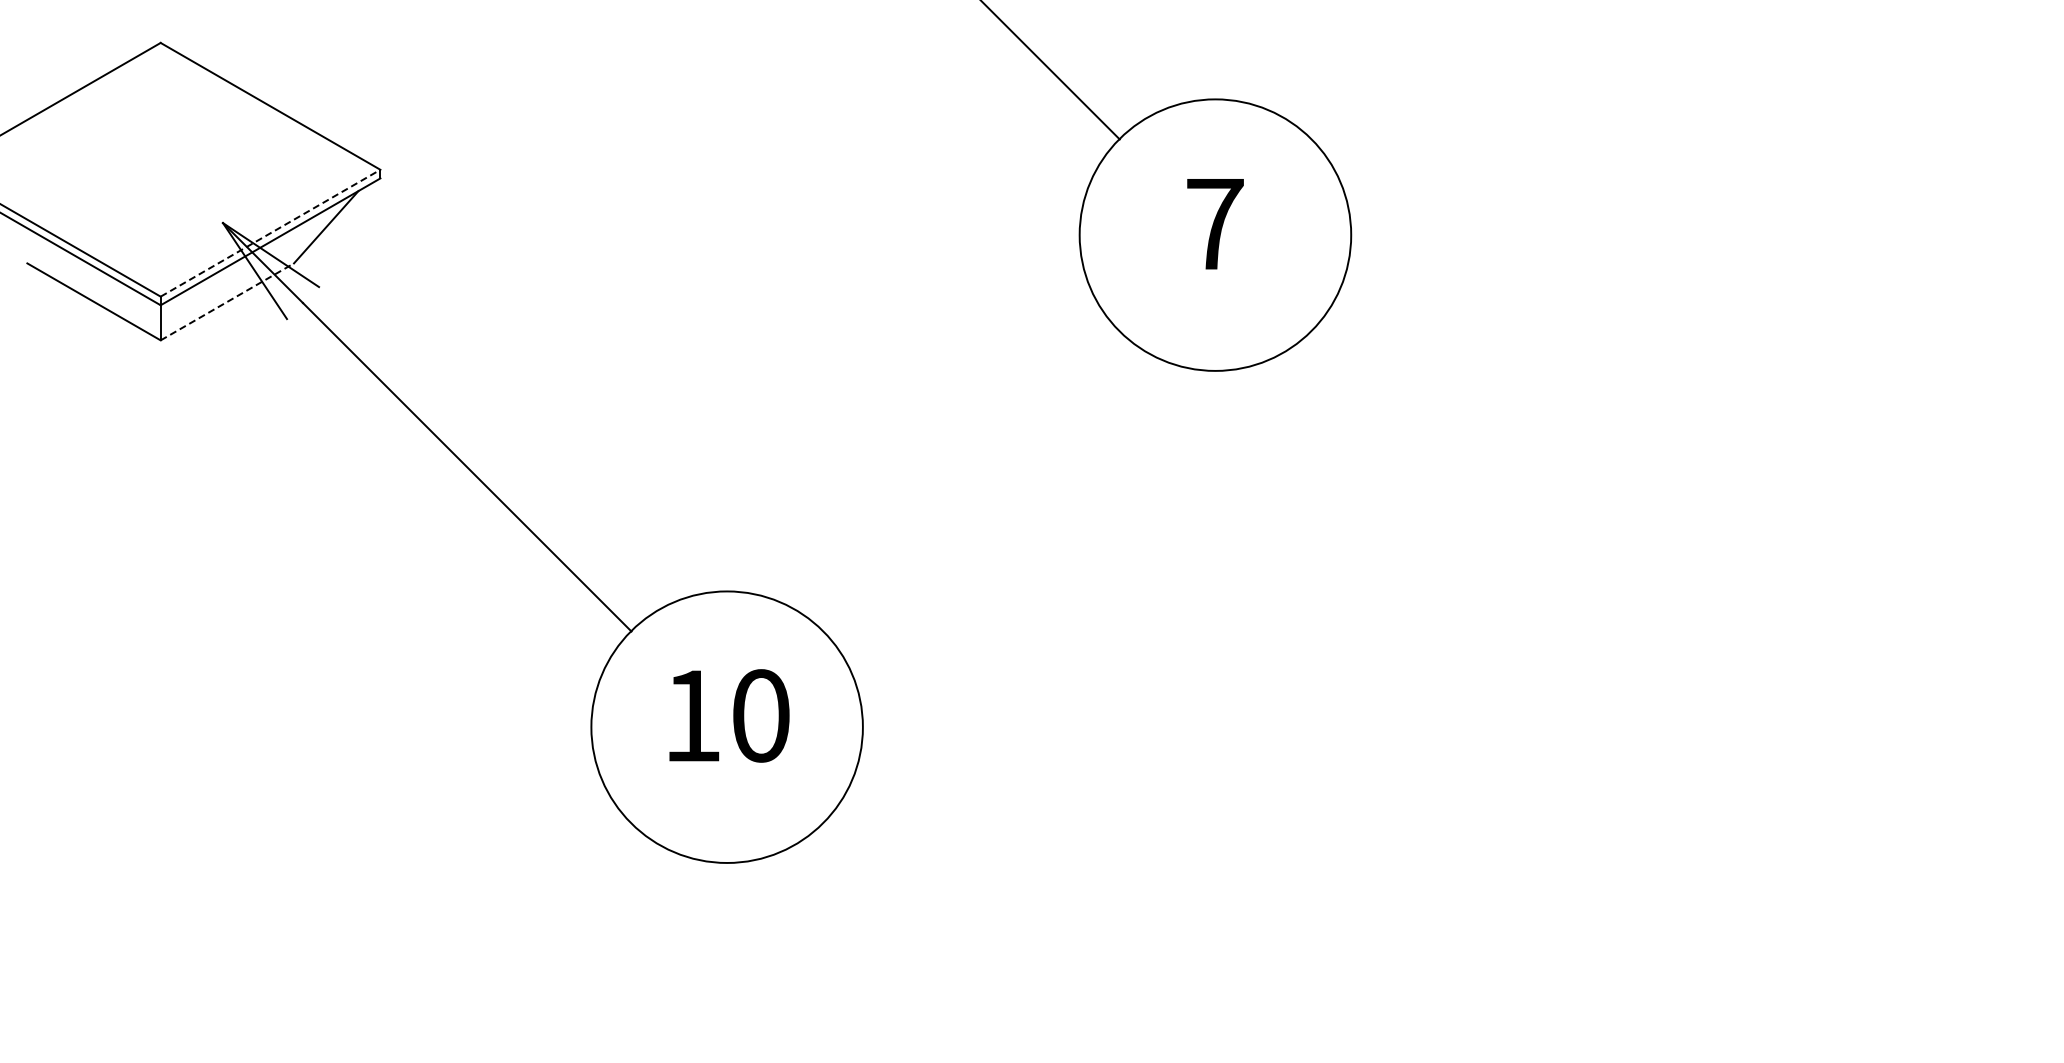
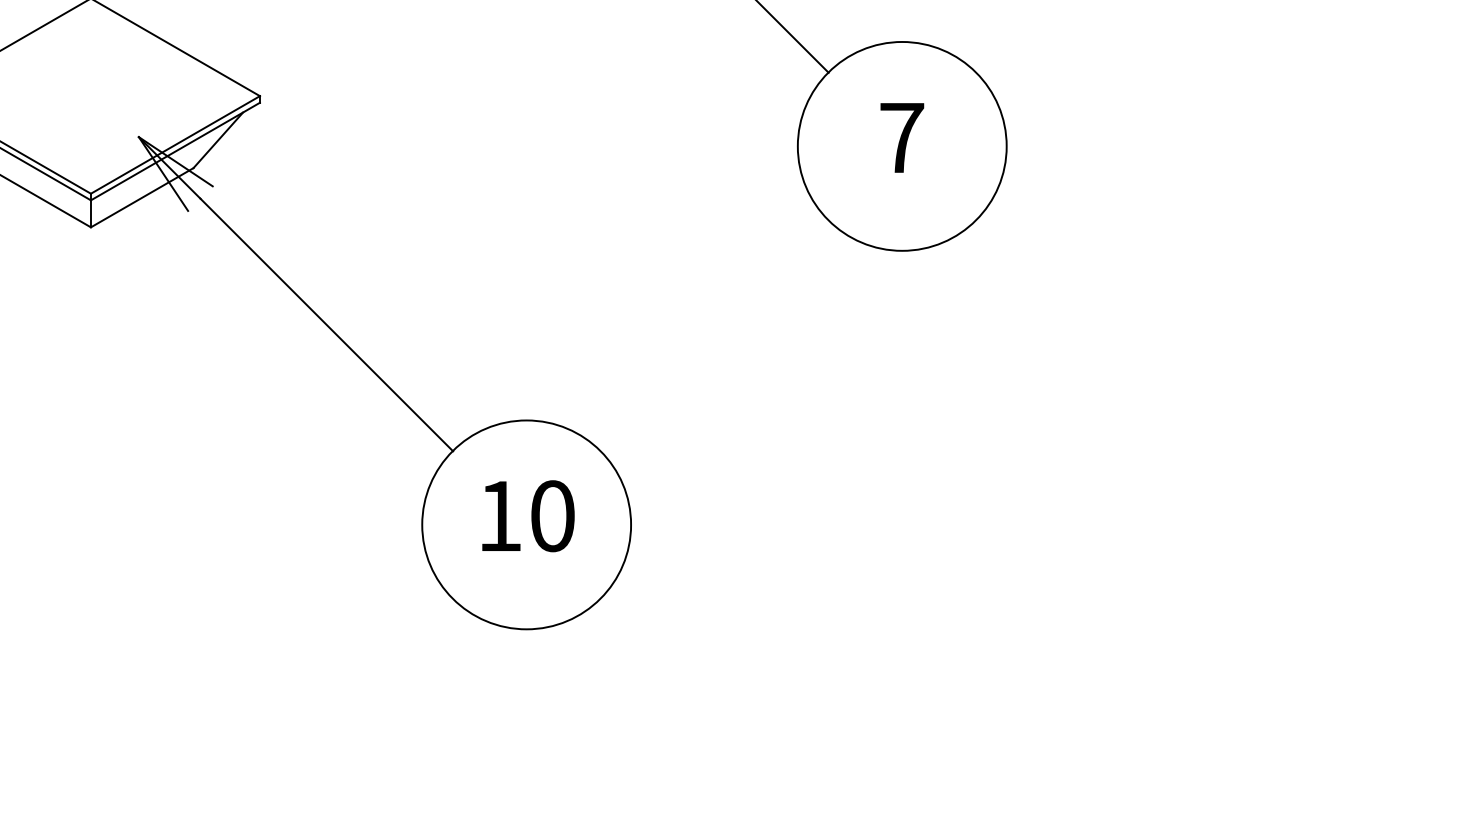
line: (270, 233) -> (175, 145), dashed -> solid
line: (227, 301) -> (142, 197), dashed -> solid

